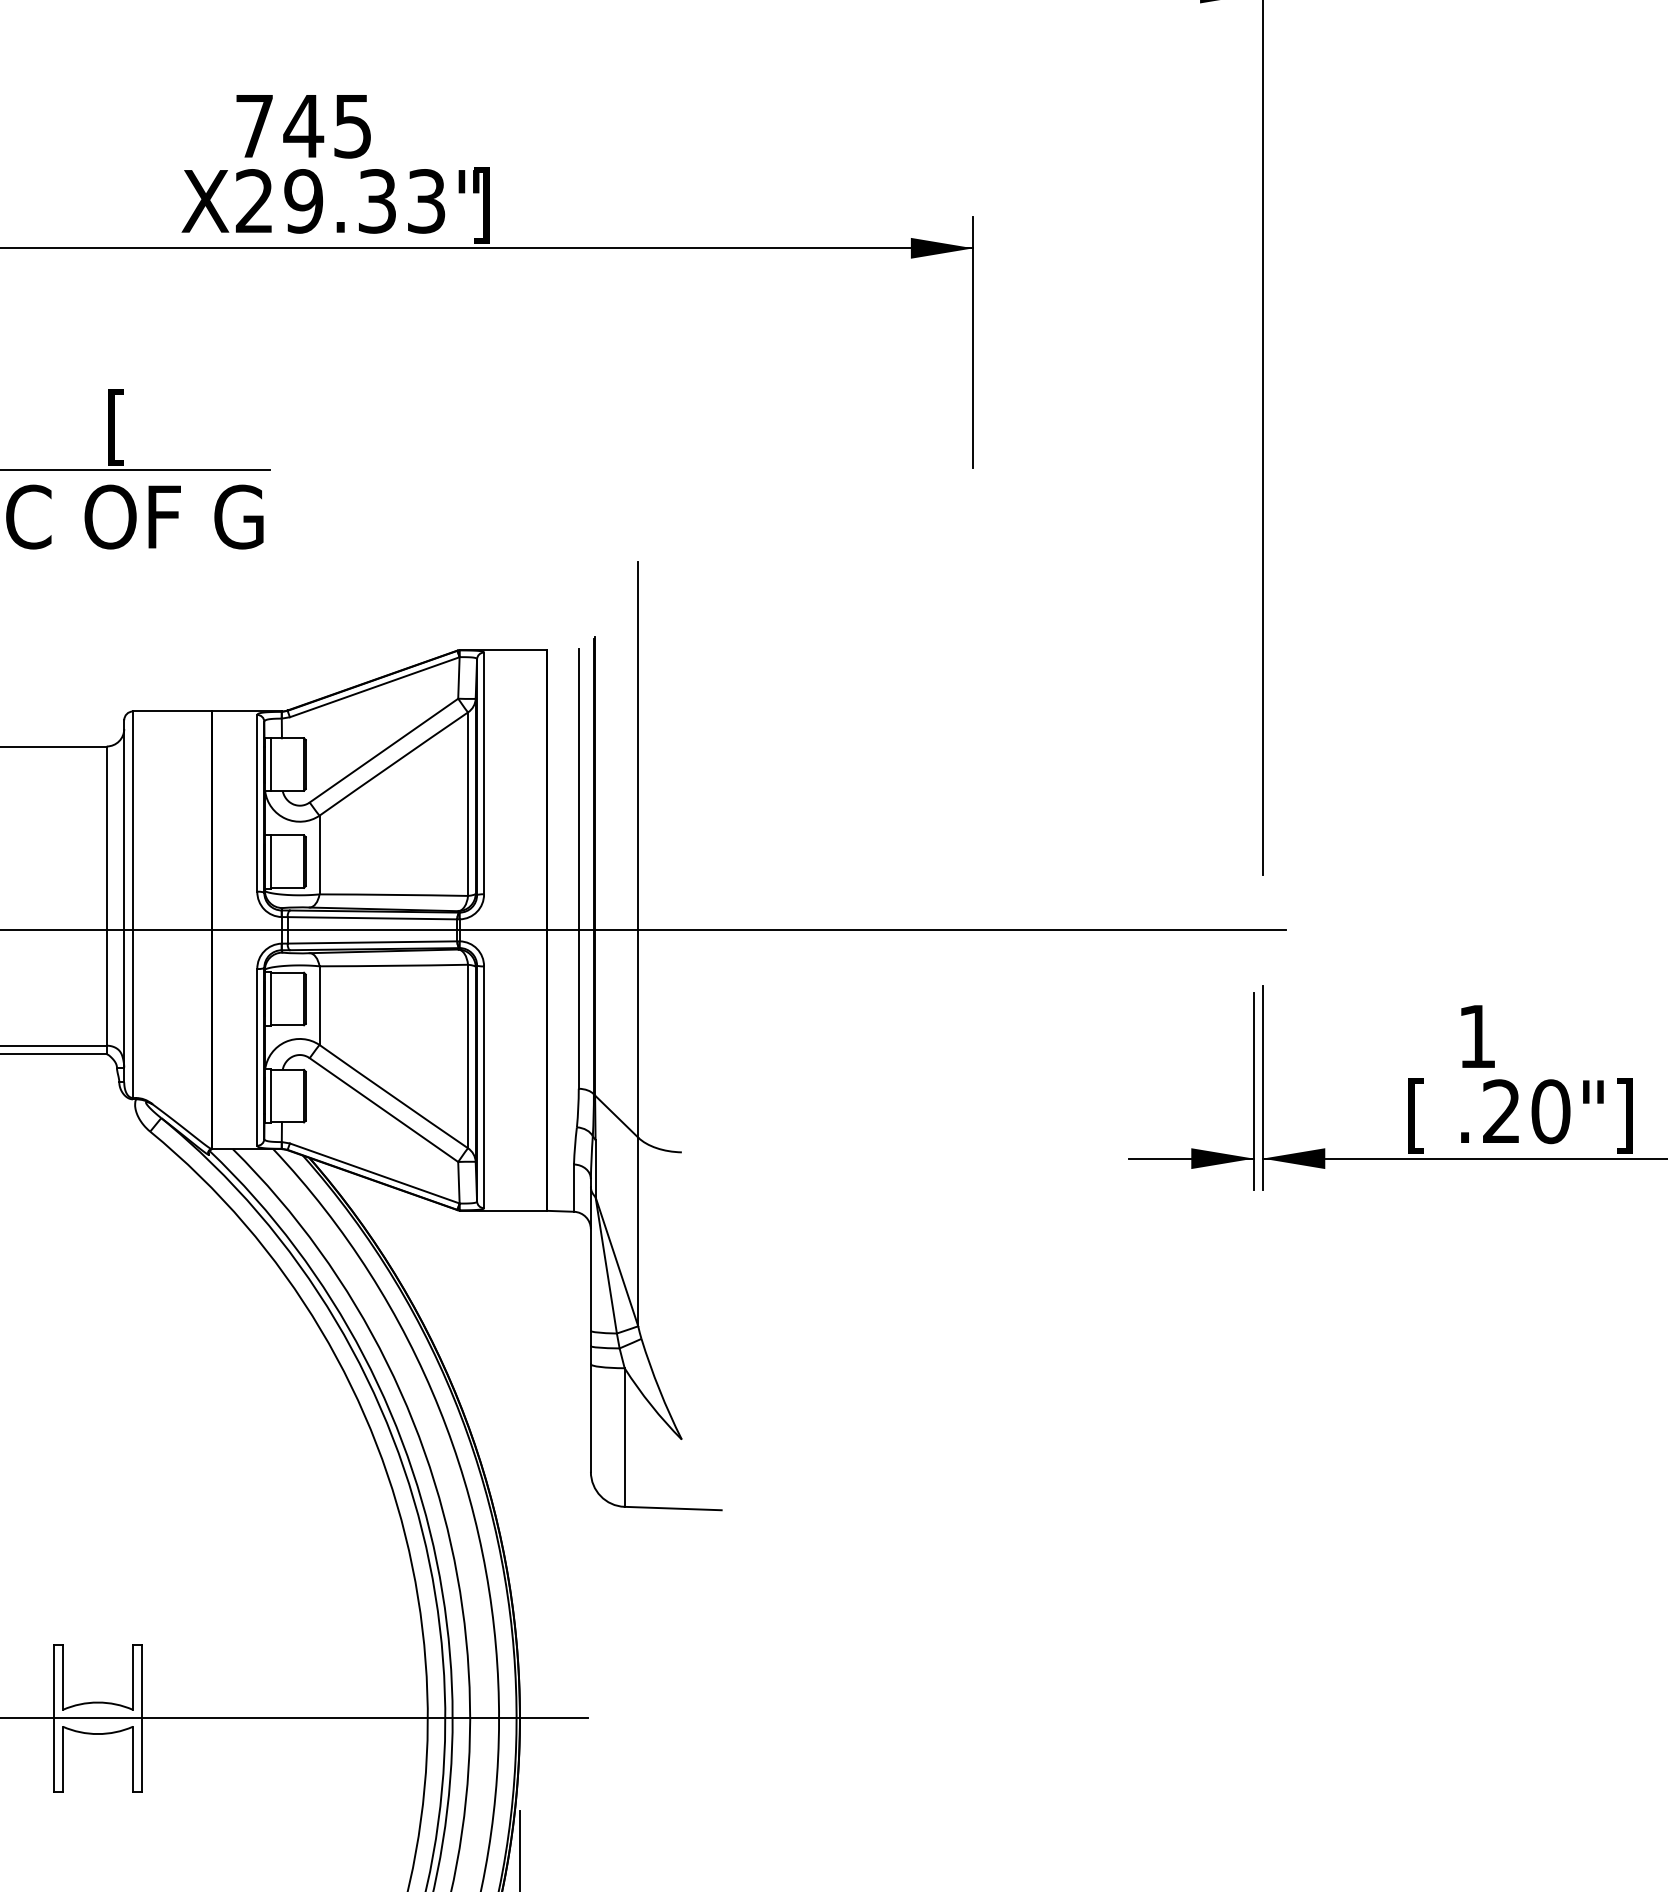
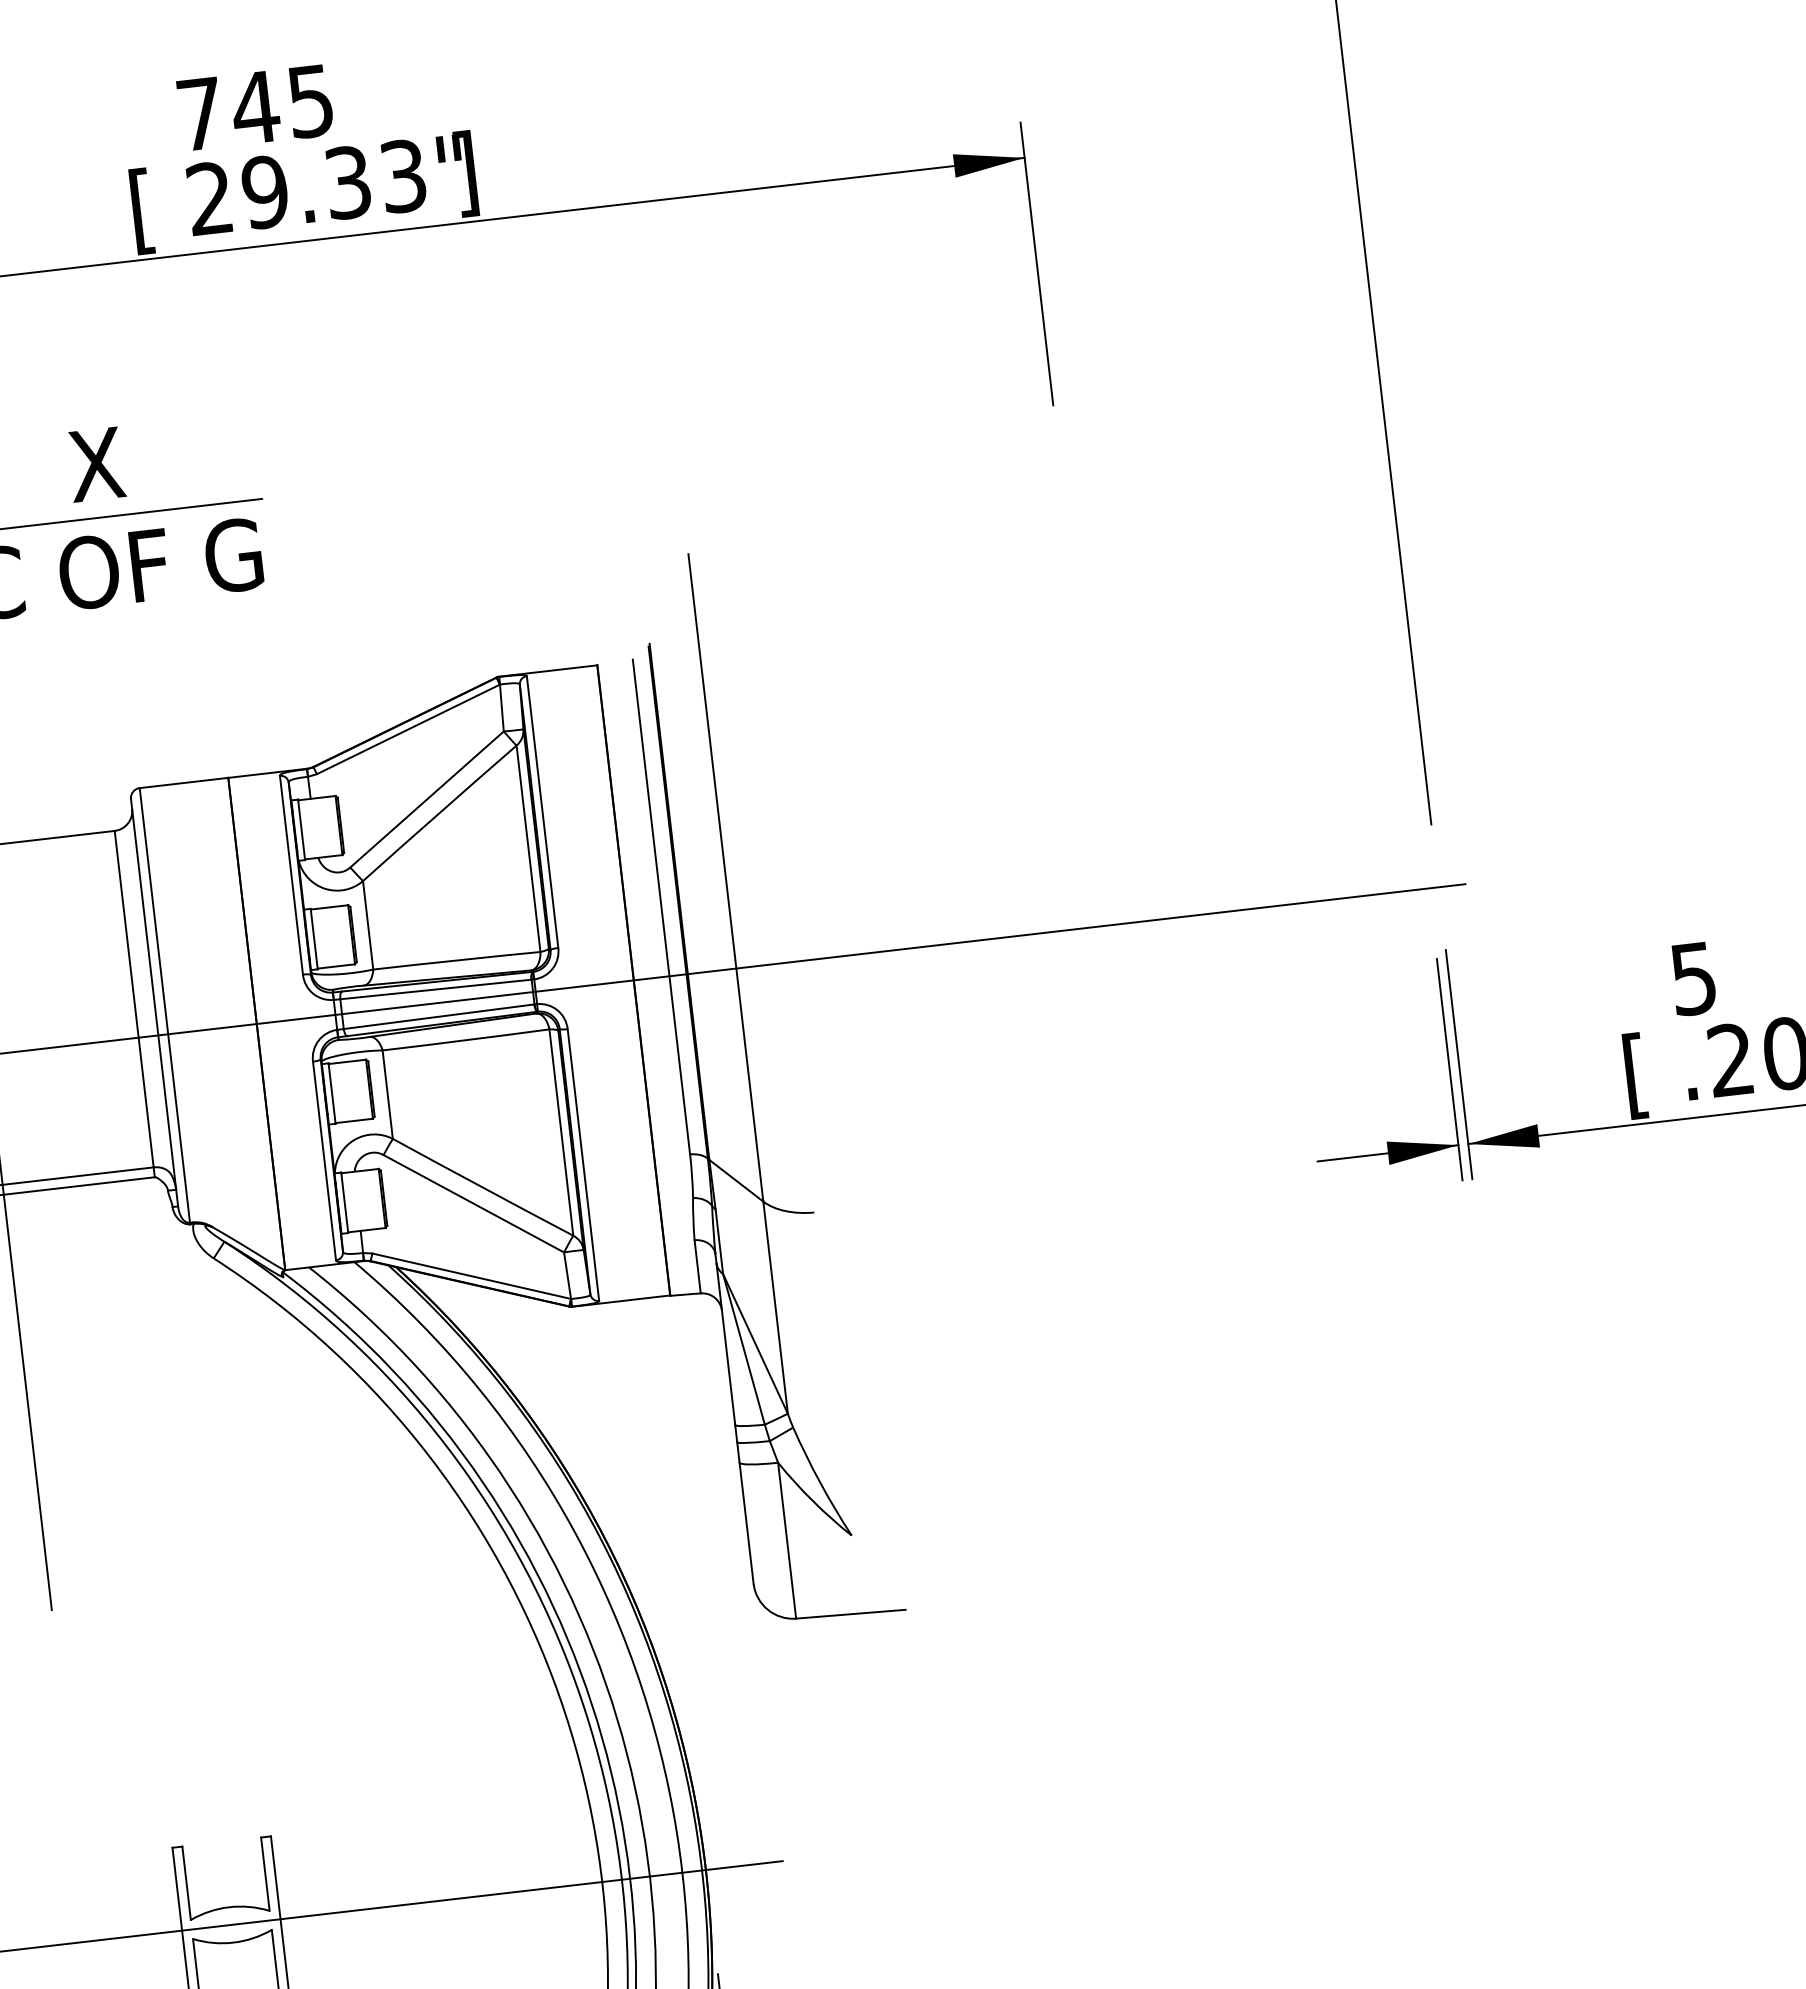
text: (205, 205) -> (155, 209), X -> [
text: (127, 427) -> (96, 469), [ -> X
text: (1476, 1036) -> (1692, 978), 1 -> 5

